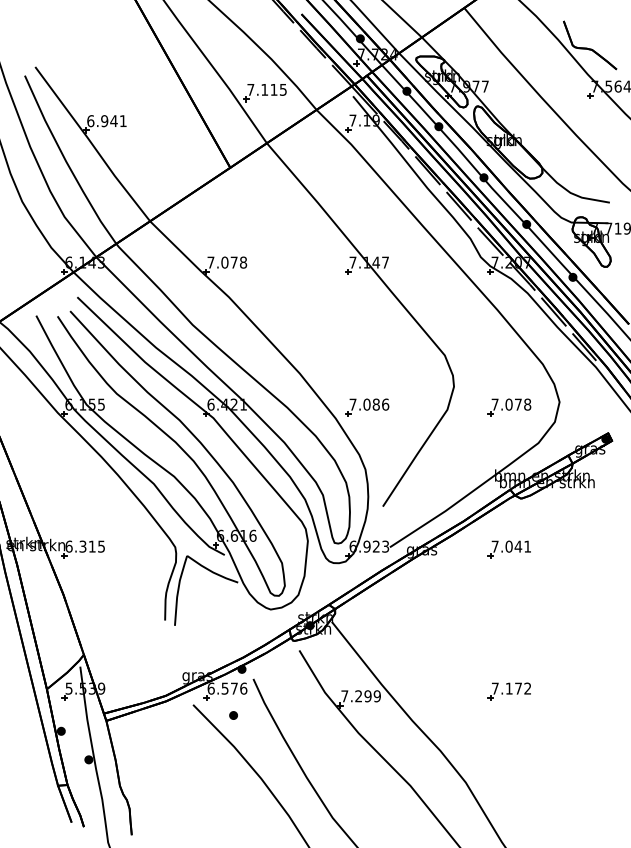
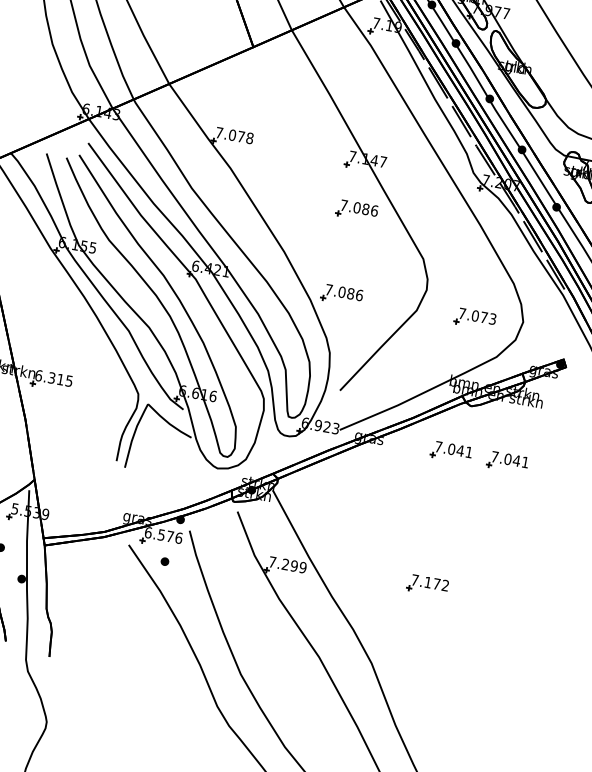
part: (367, 317) -> (357, 210), added
text: (527, 404) -> (492, 318), 7.078 -> 7.073
part: (568, 549) -> (506, 461), added

